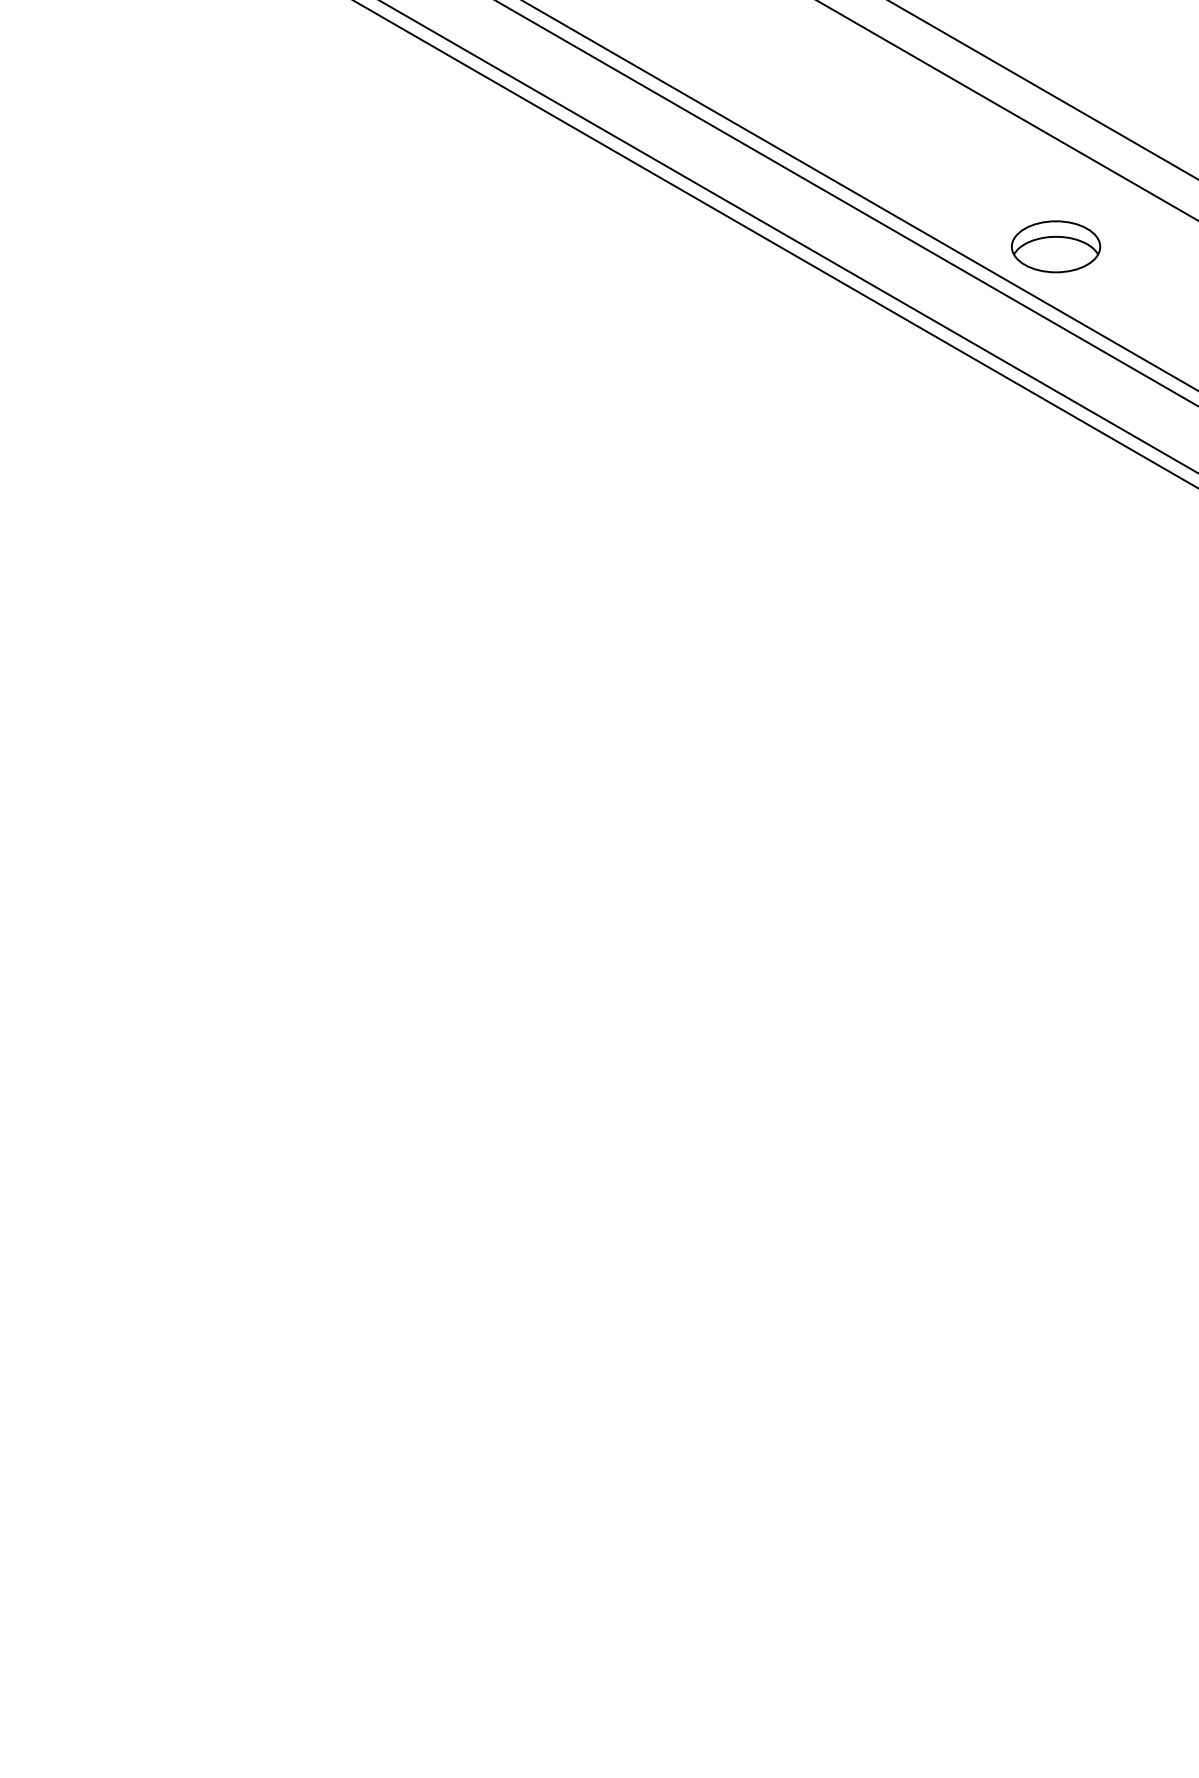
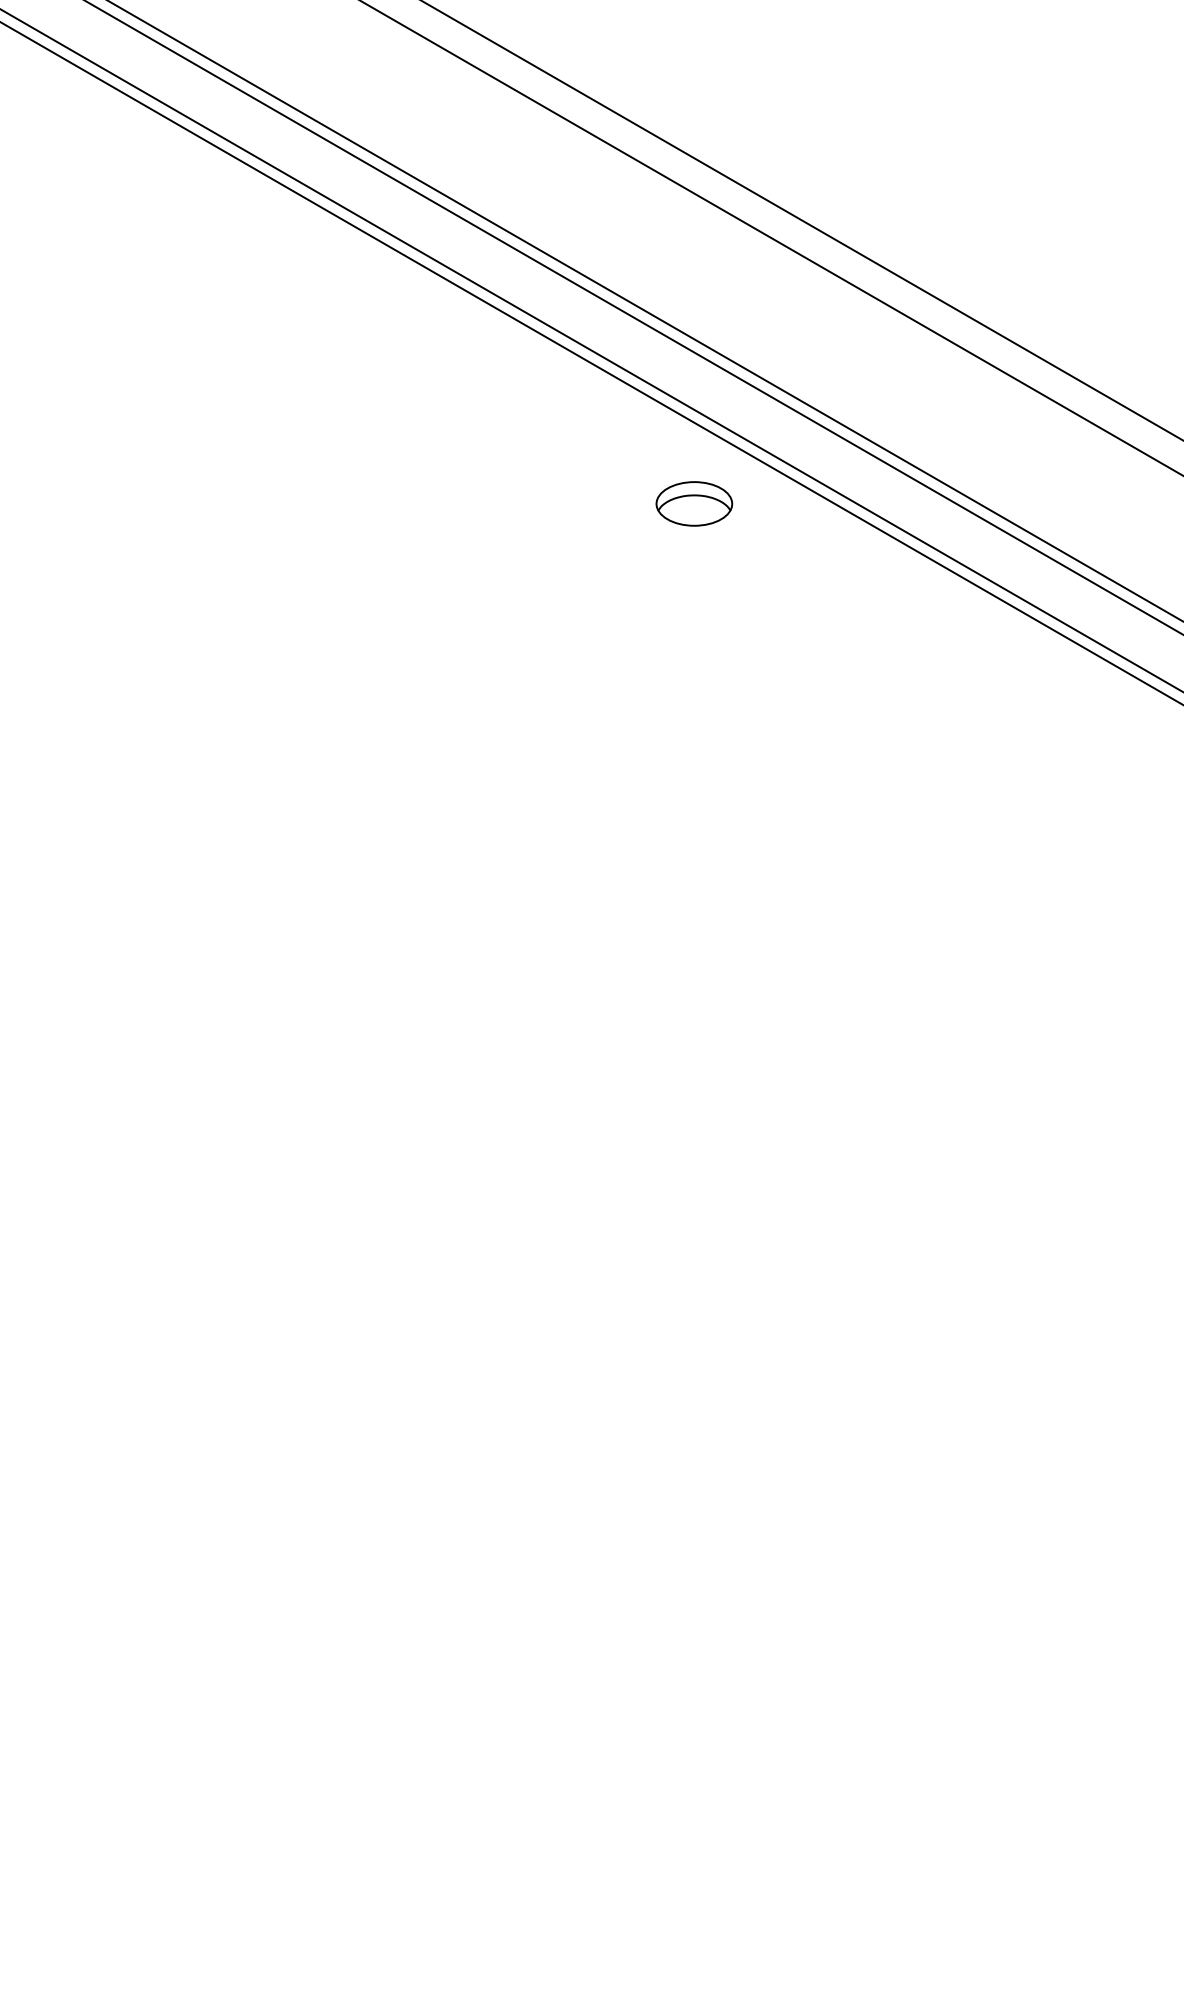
part: (1056, 246) -> (694, 503), moved

